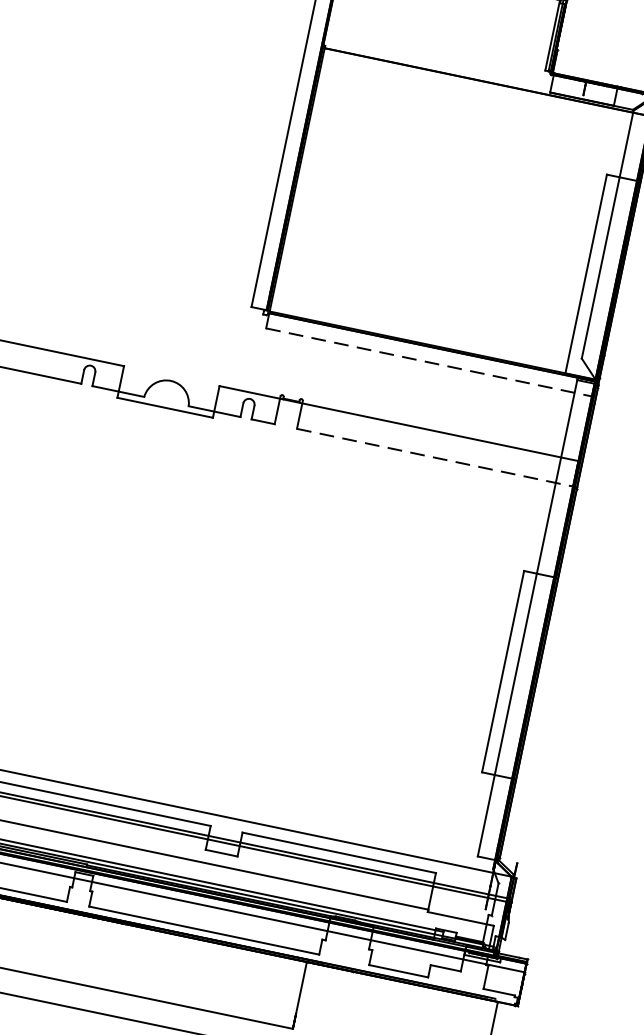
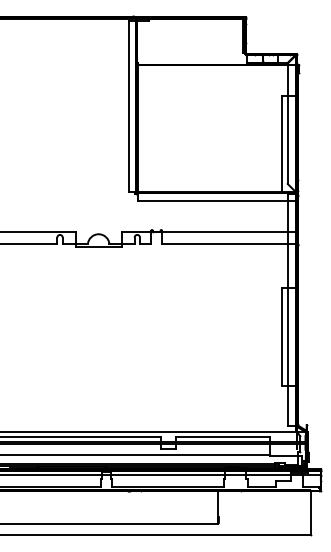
line: (430, 362) -> (217, 200), dashed -> solid
line: (437, 458) -> (230, 244), dashed -> solid

